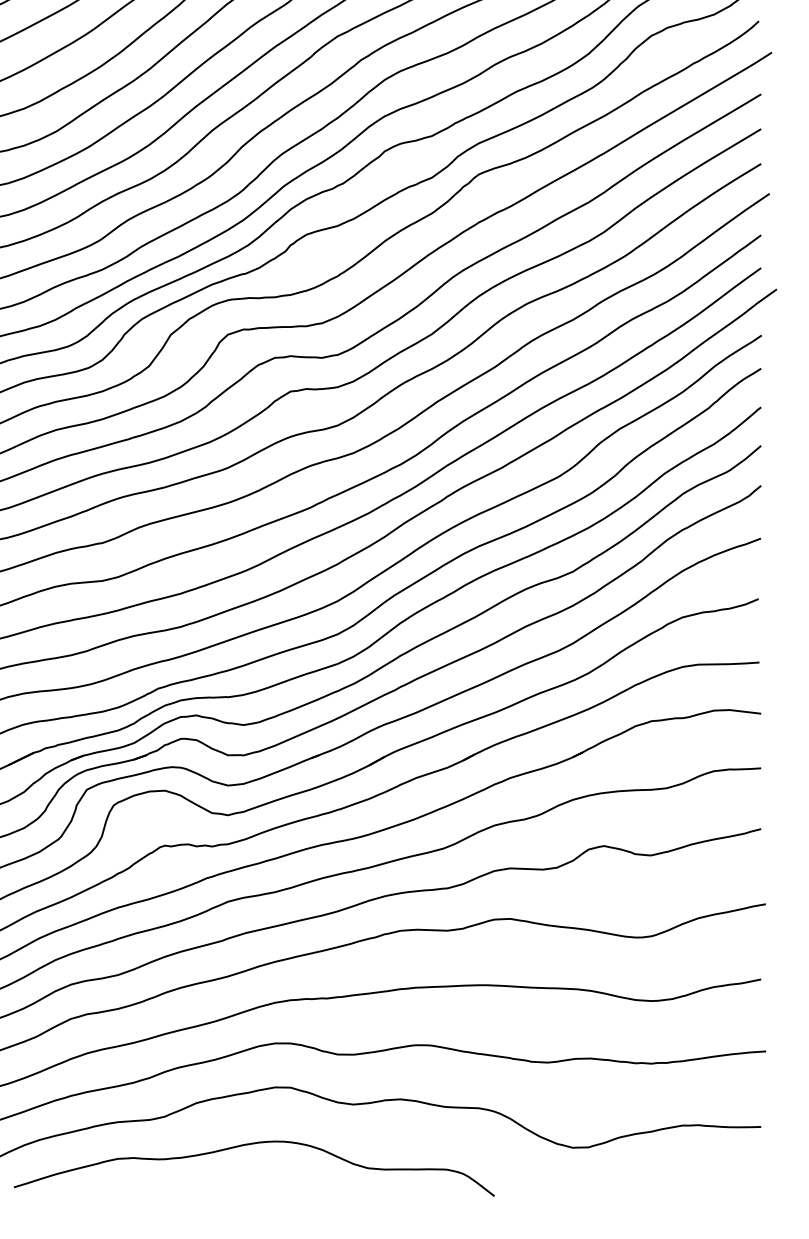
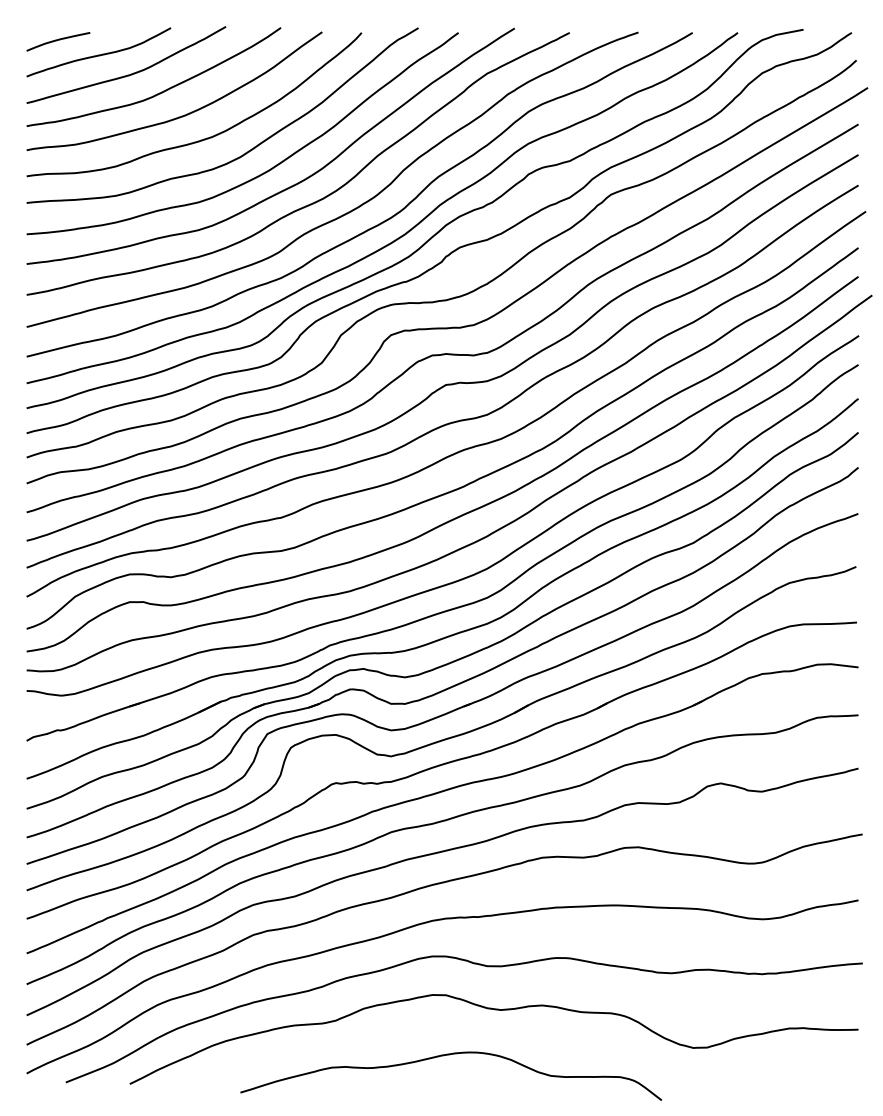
curve: (253, 1144) -> (450, 1055), moved

